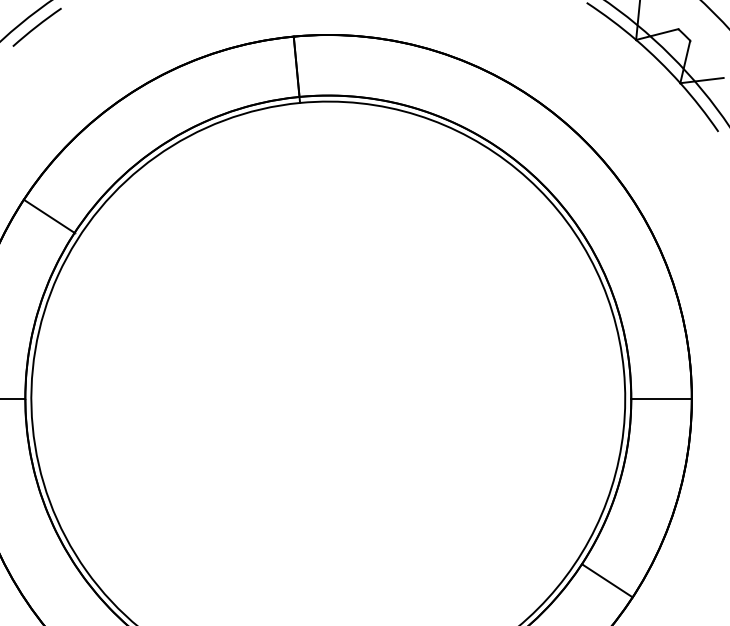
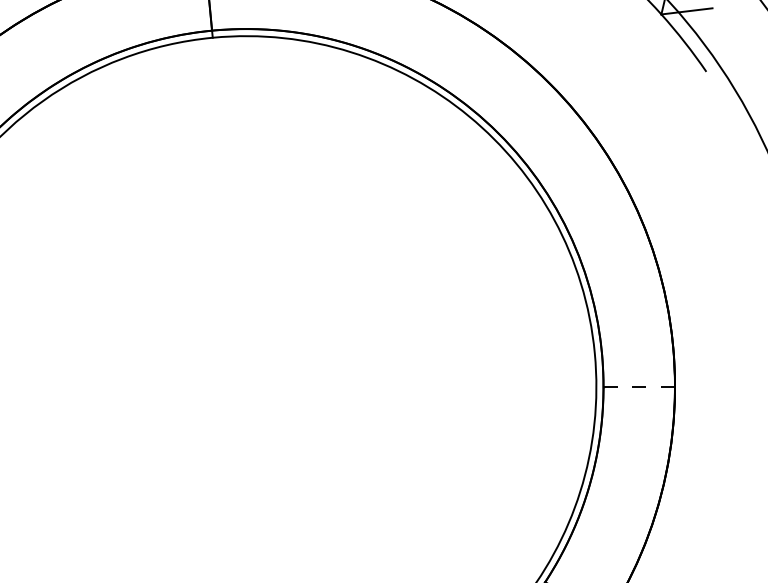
line: (662, 398) -> (640, 386), solid -> dashed

